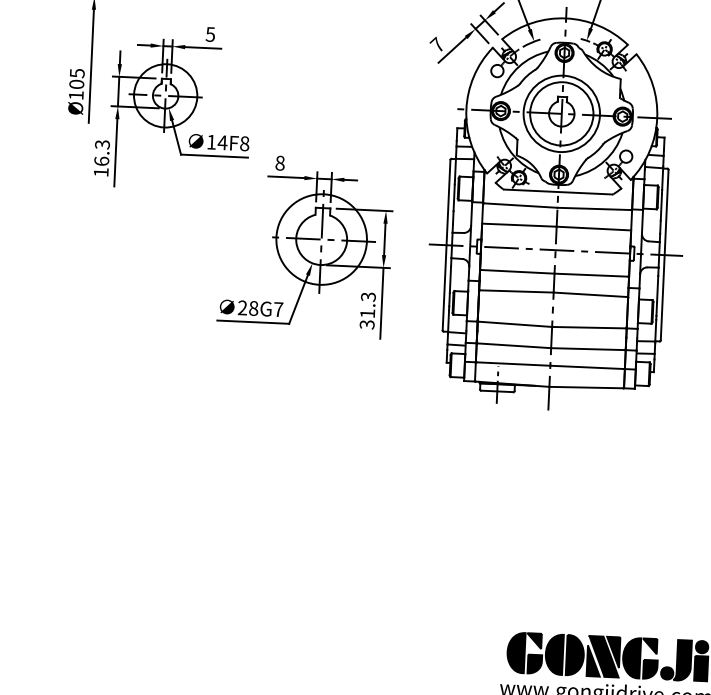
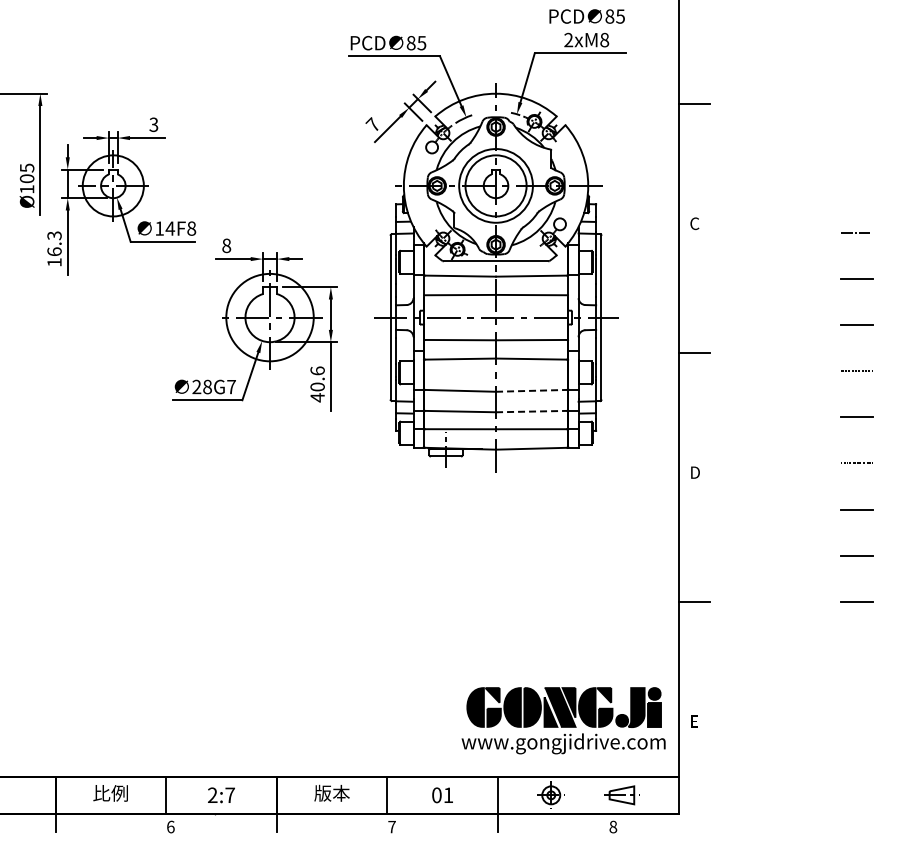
text: (211, 34) -> (154, 124), 5 -> 3
text: (367, 311) -> (317, 384), 31.3 -> 40.6
line: (588, 327) -> (531, 390), solid -> dashed
line: (587, 349) -> (531, 411), solid -> dashed

